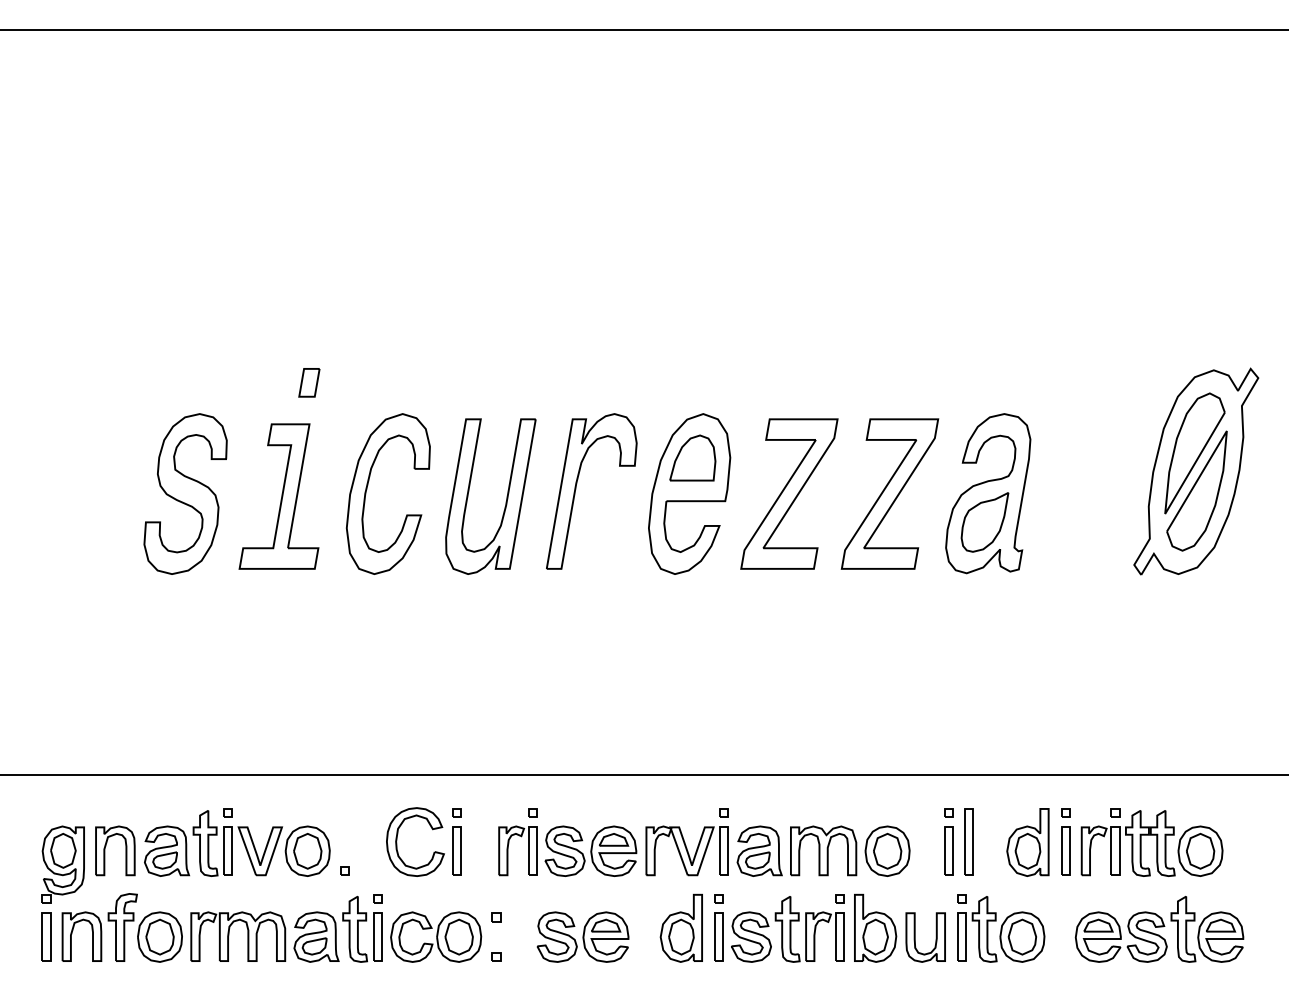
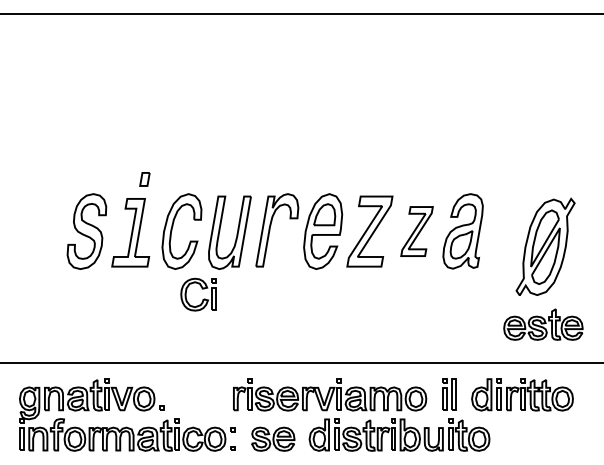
part: (1196, 470) -> (545, 246), moved
part: (888, 493) -> (416, 231), size x0.7
part: (432, 830) -> (202, 289), moved
part: (1159, 929) -> (543, 324), moved

